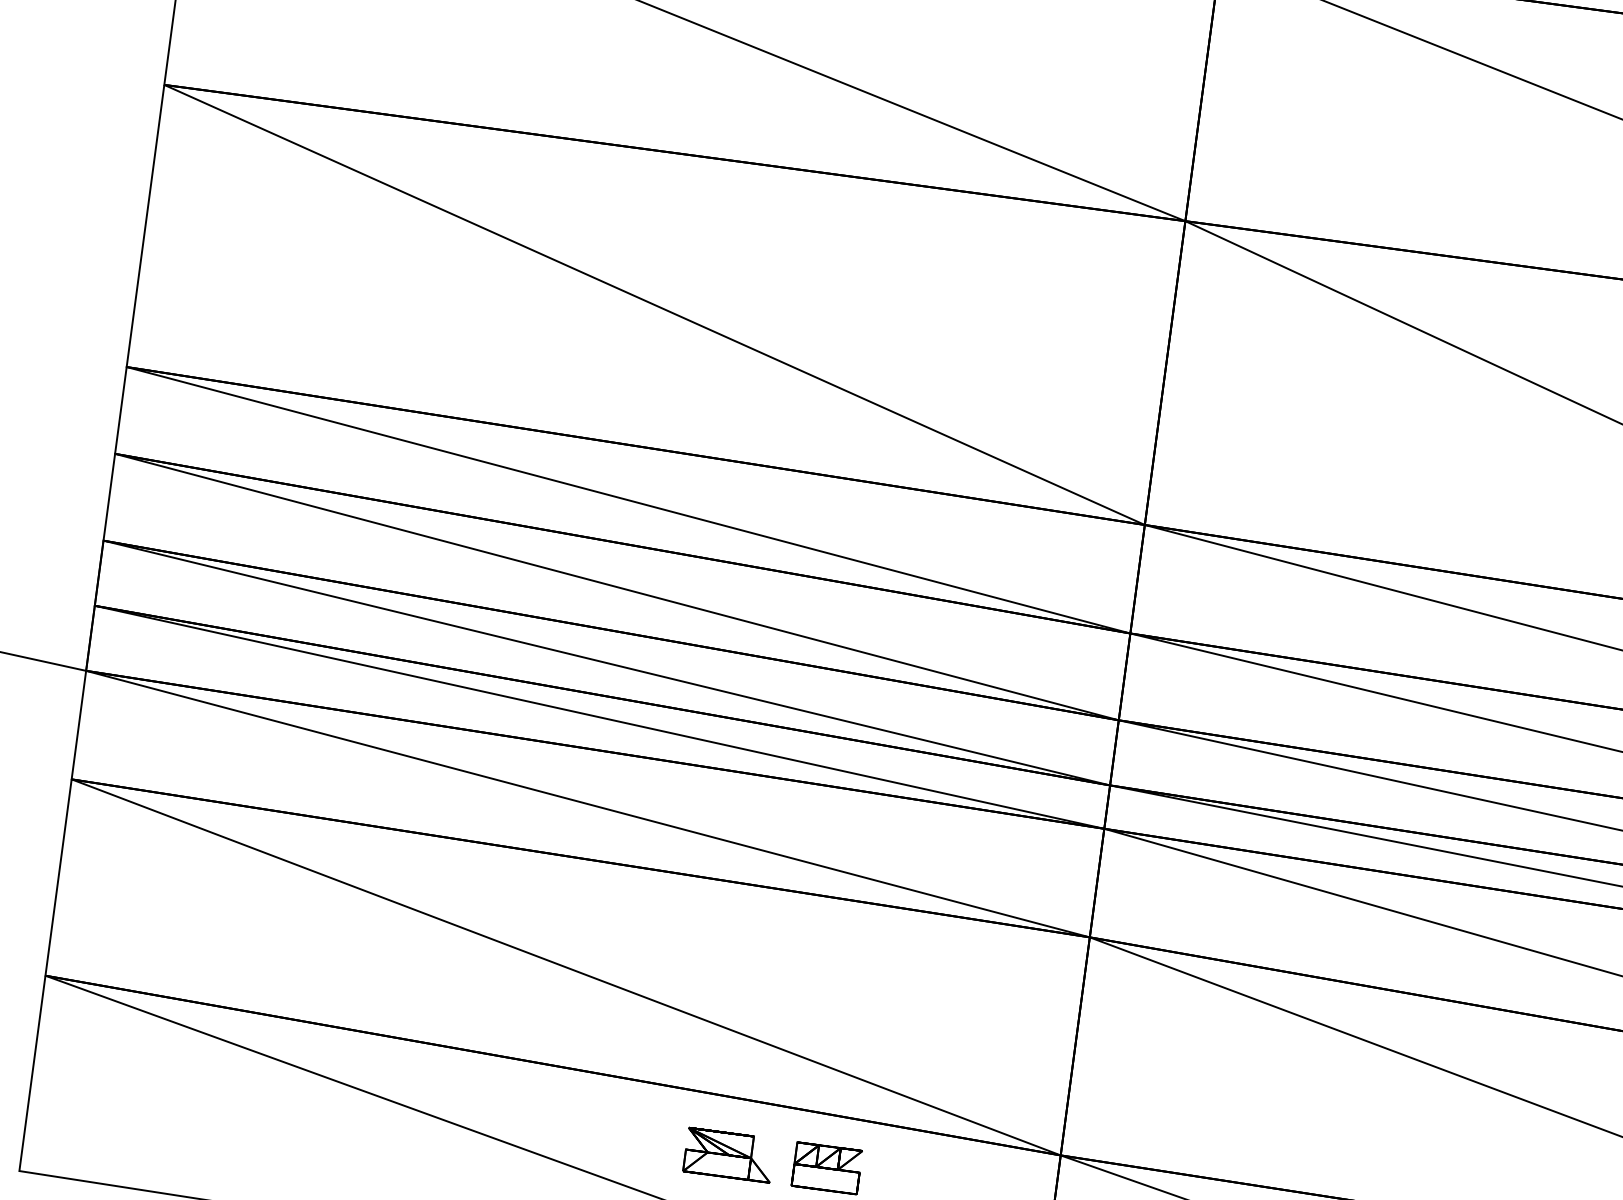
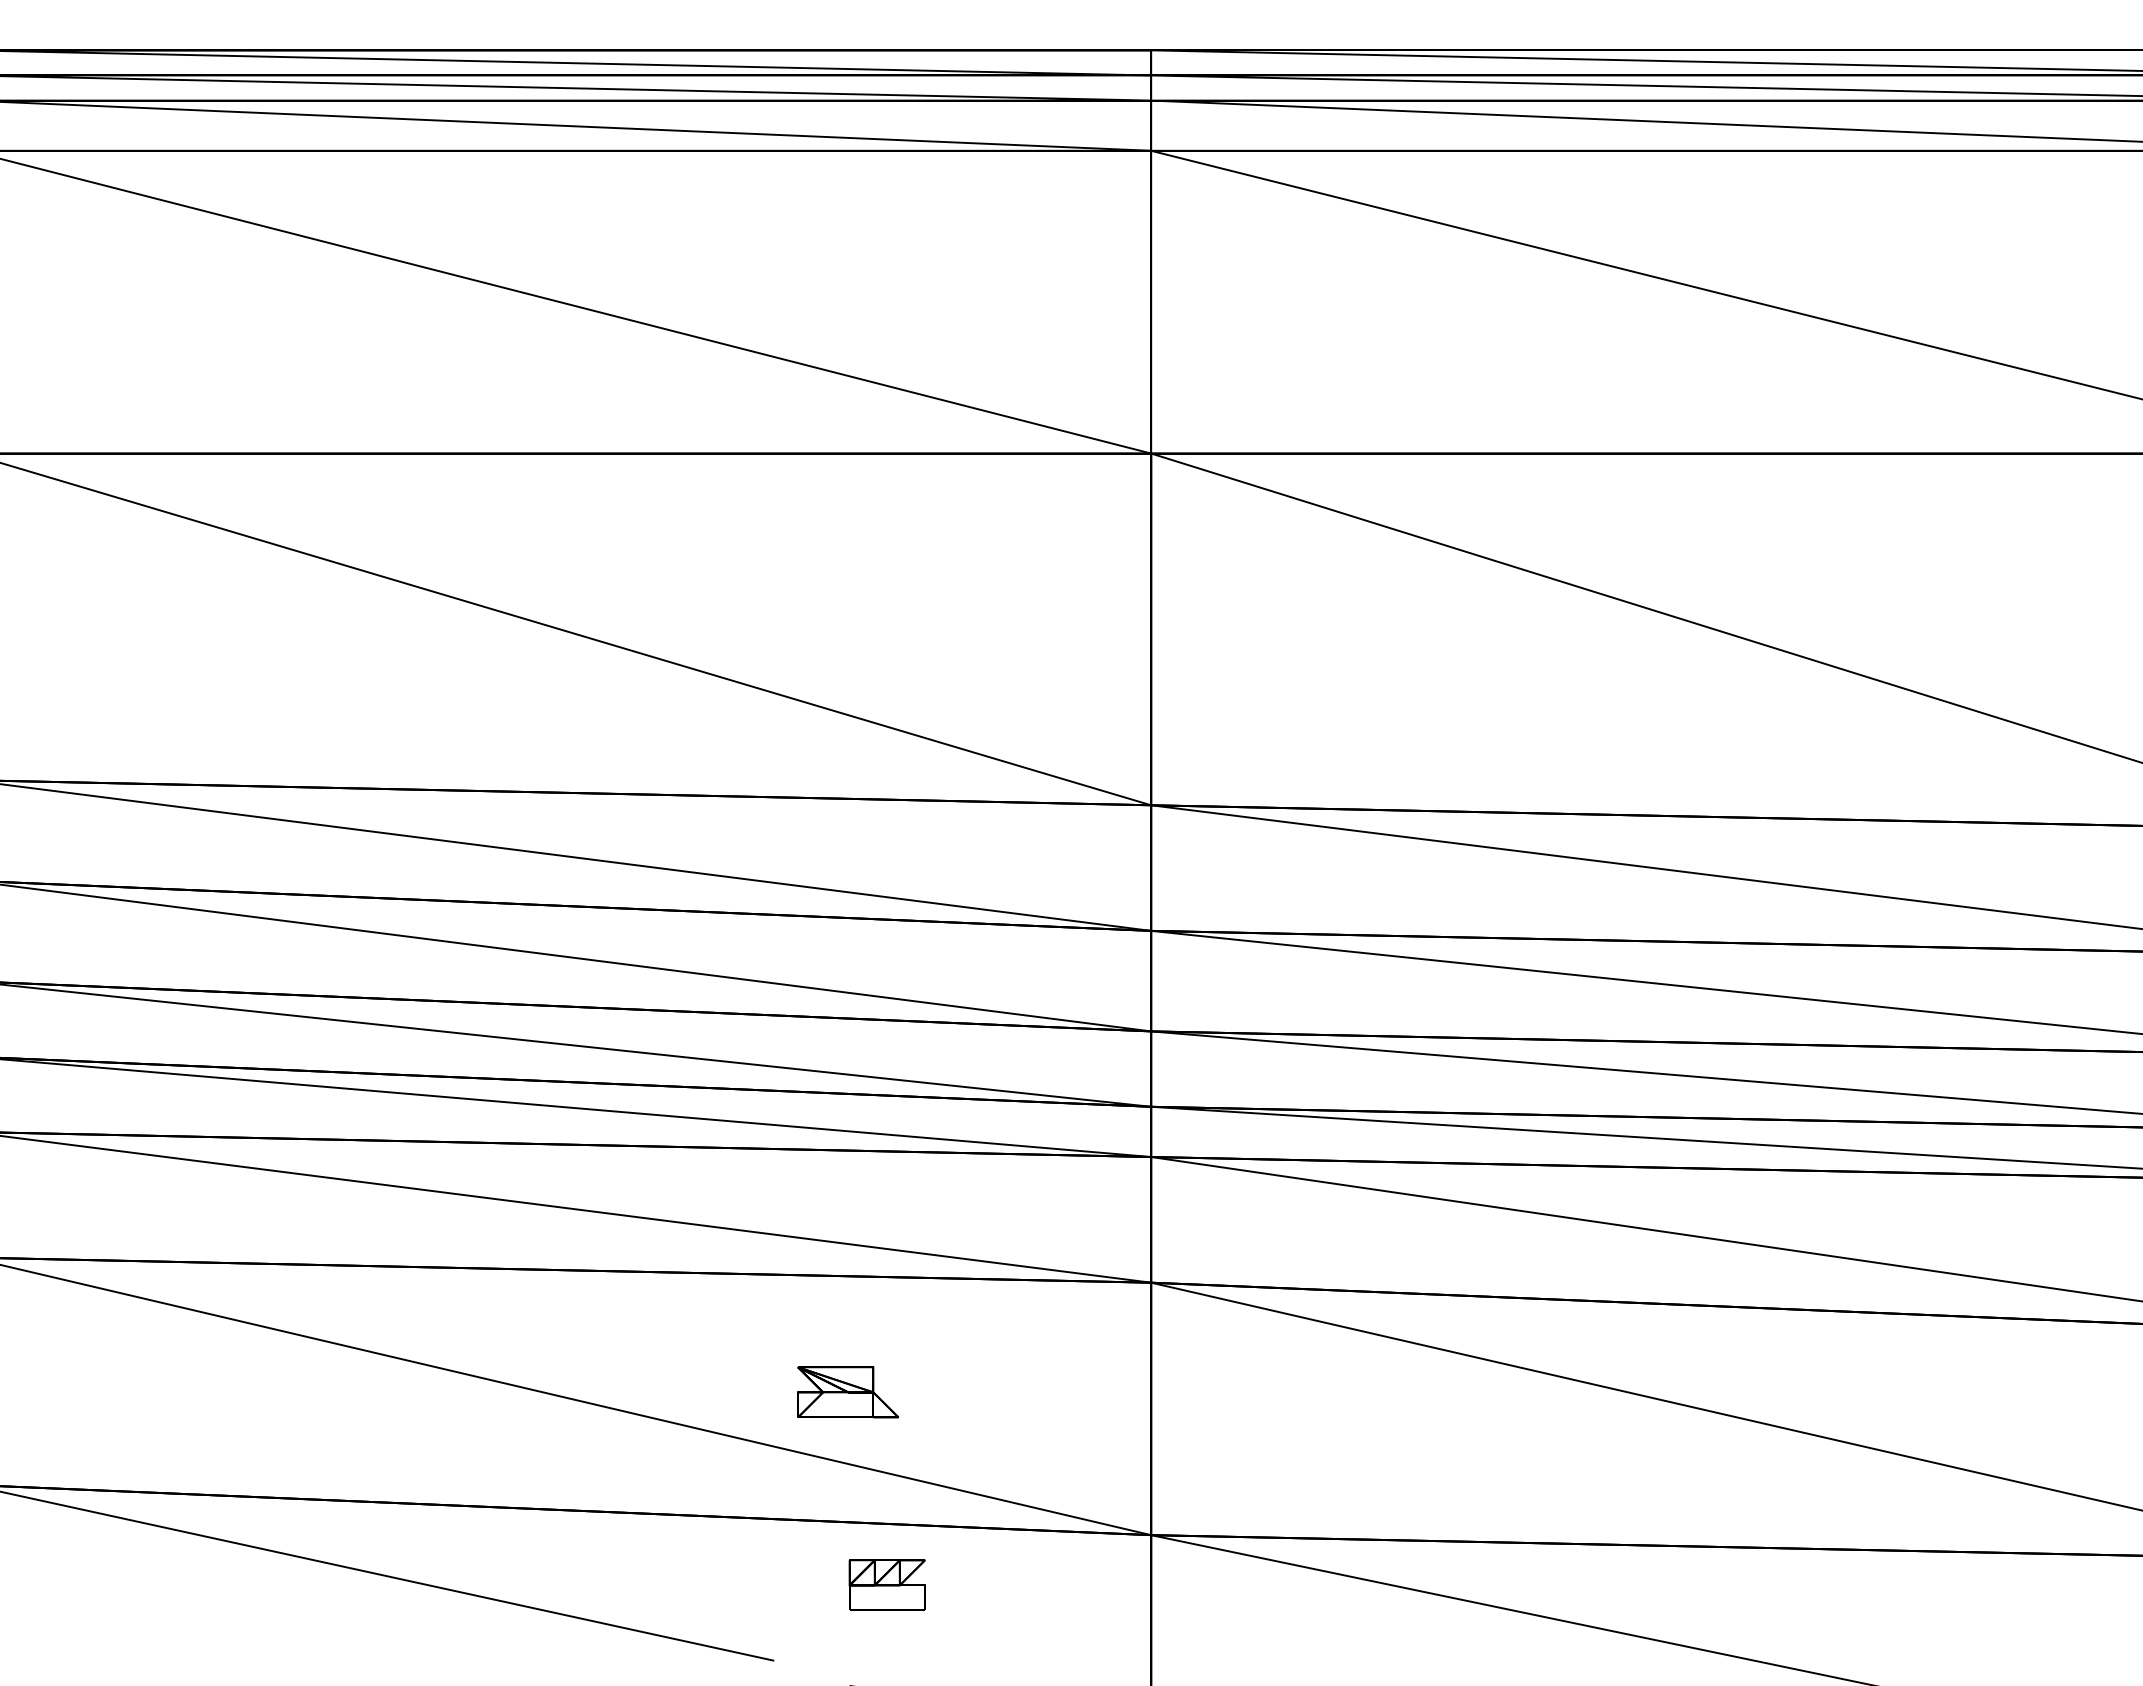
part: (729, 1155) -> (848, 1392), moved

